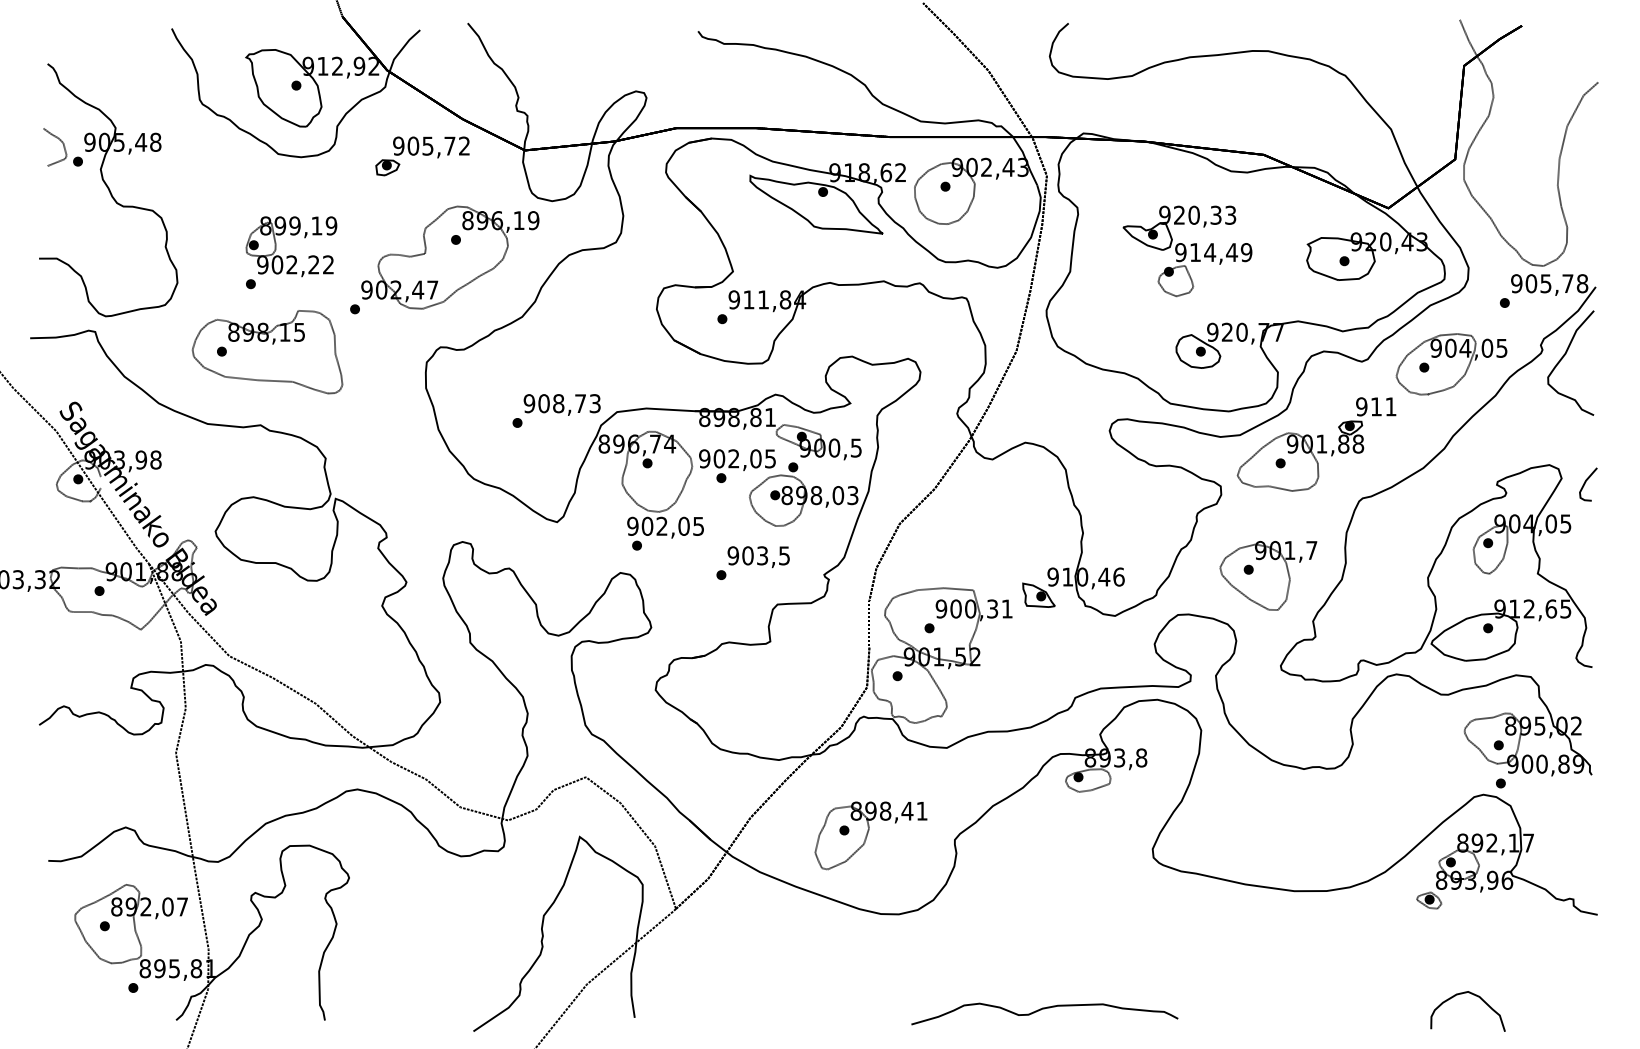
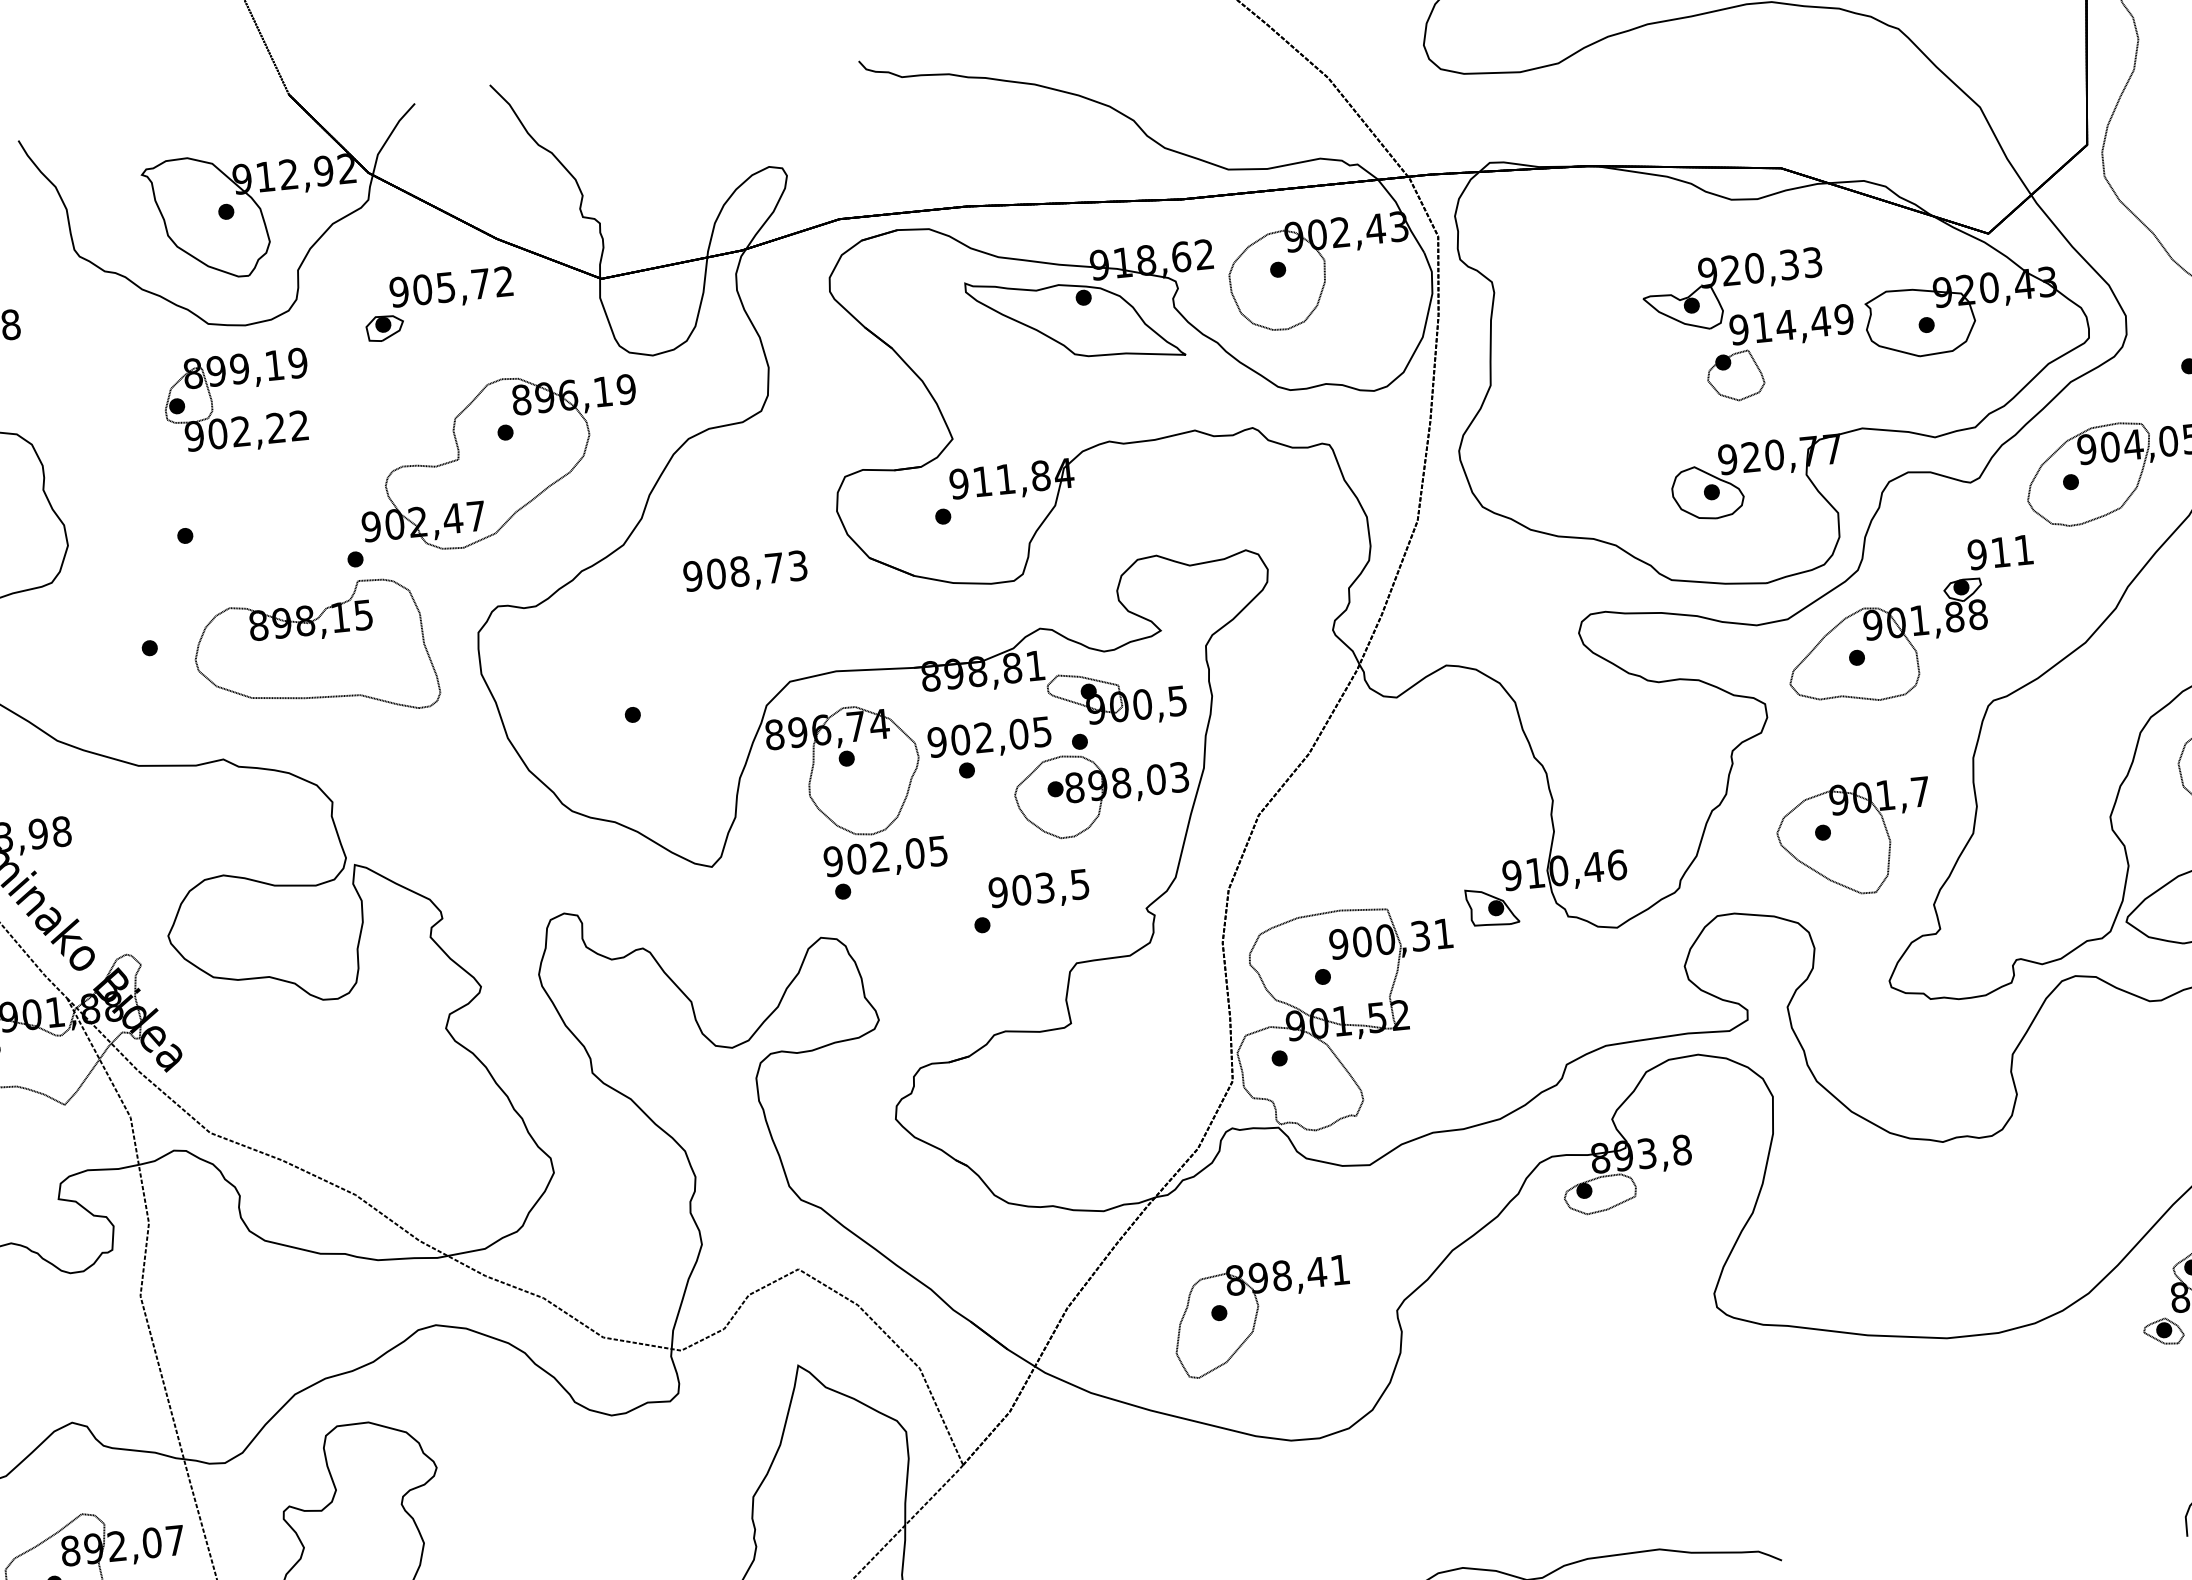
part: (1187, 251) -> (1749, 327), moved
part: (291, 255) -> (238, 416), moved
part: (267, 352) -> (315, 652), moved
text: (561, 404) -> (744, 572), moved

